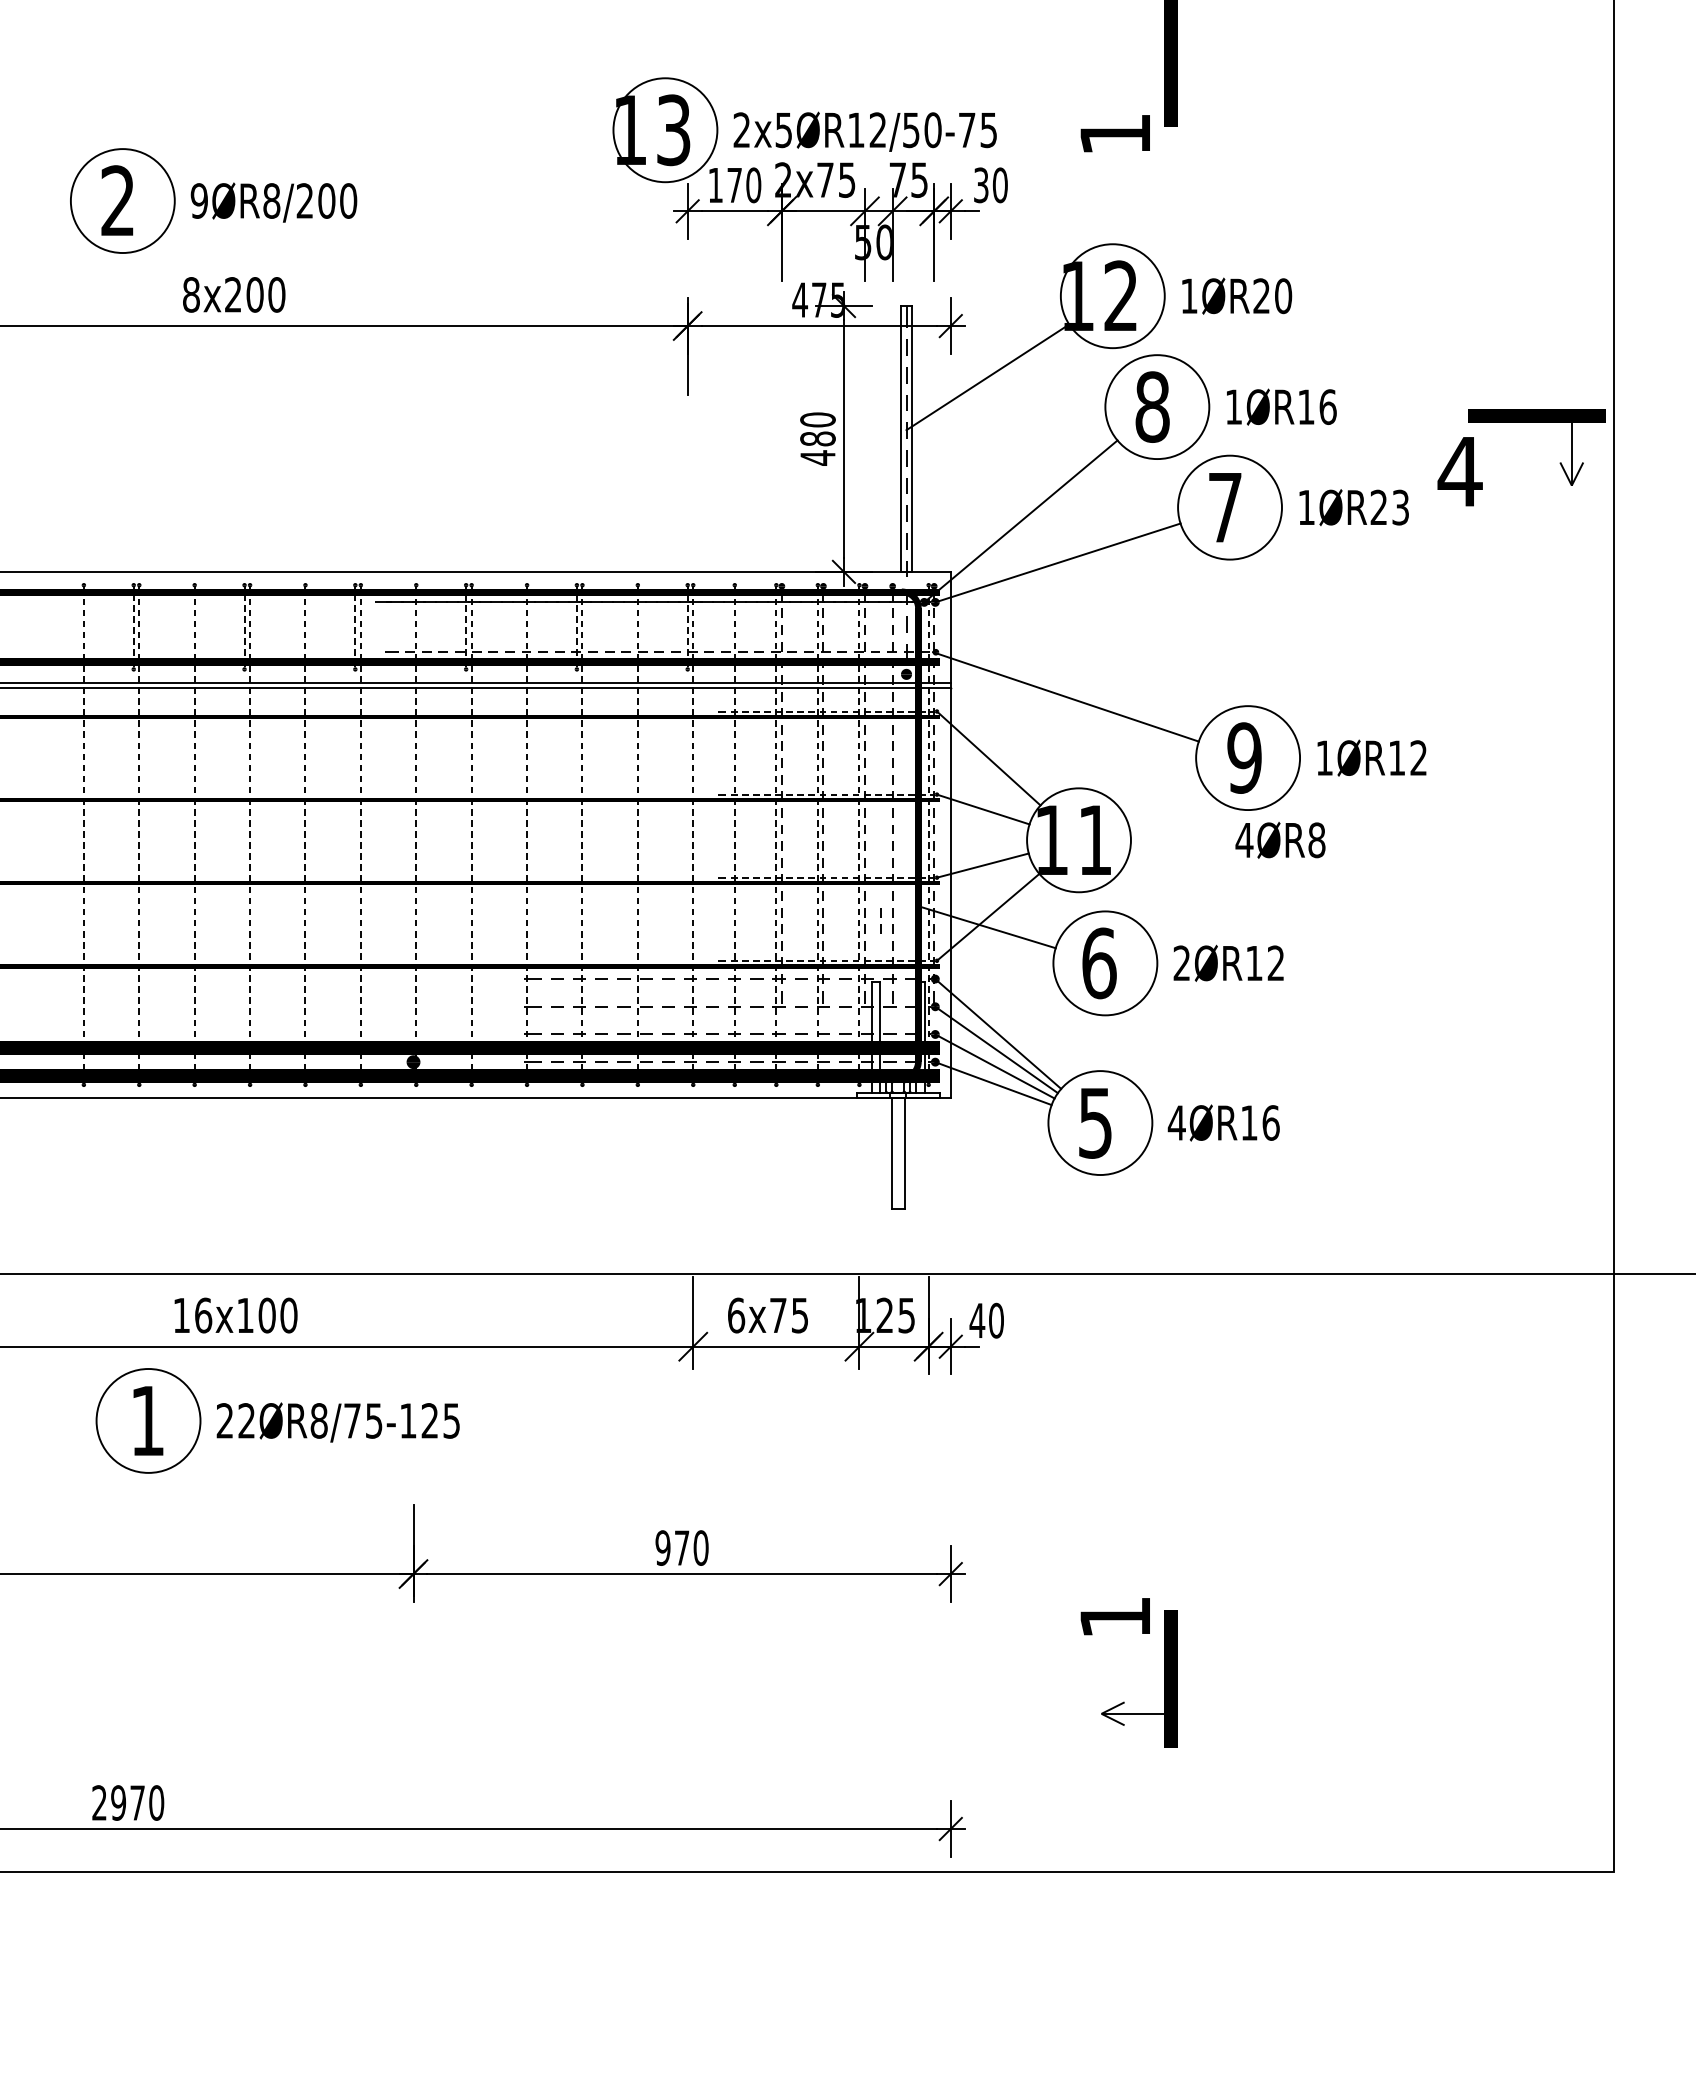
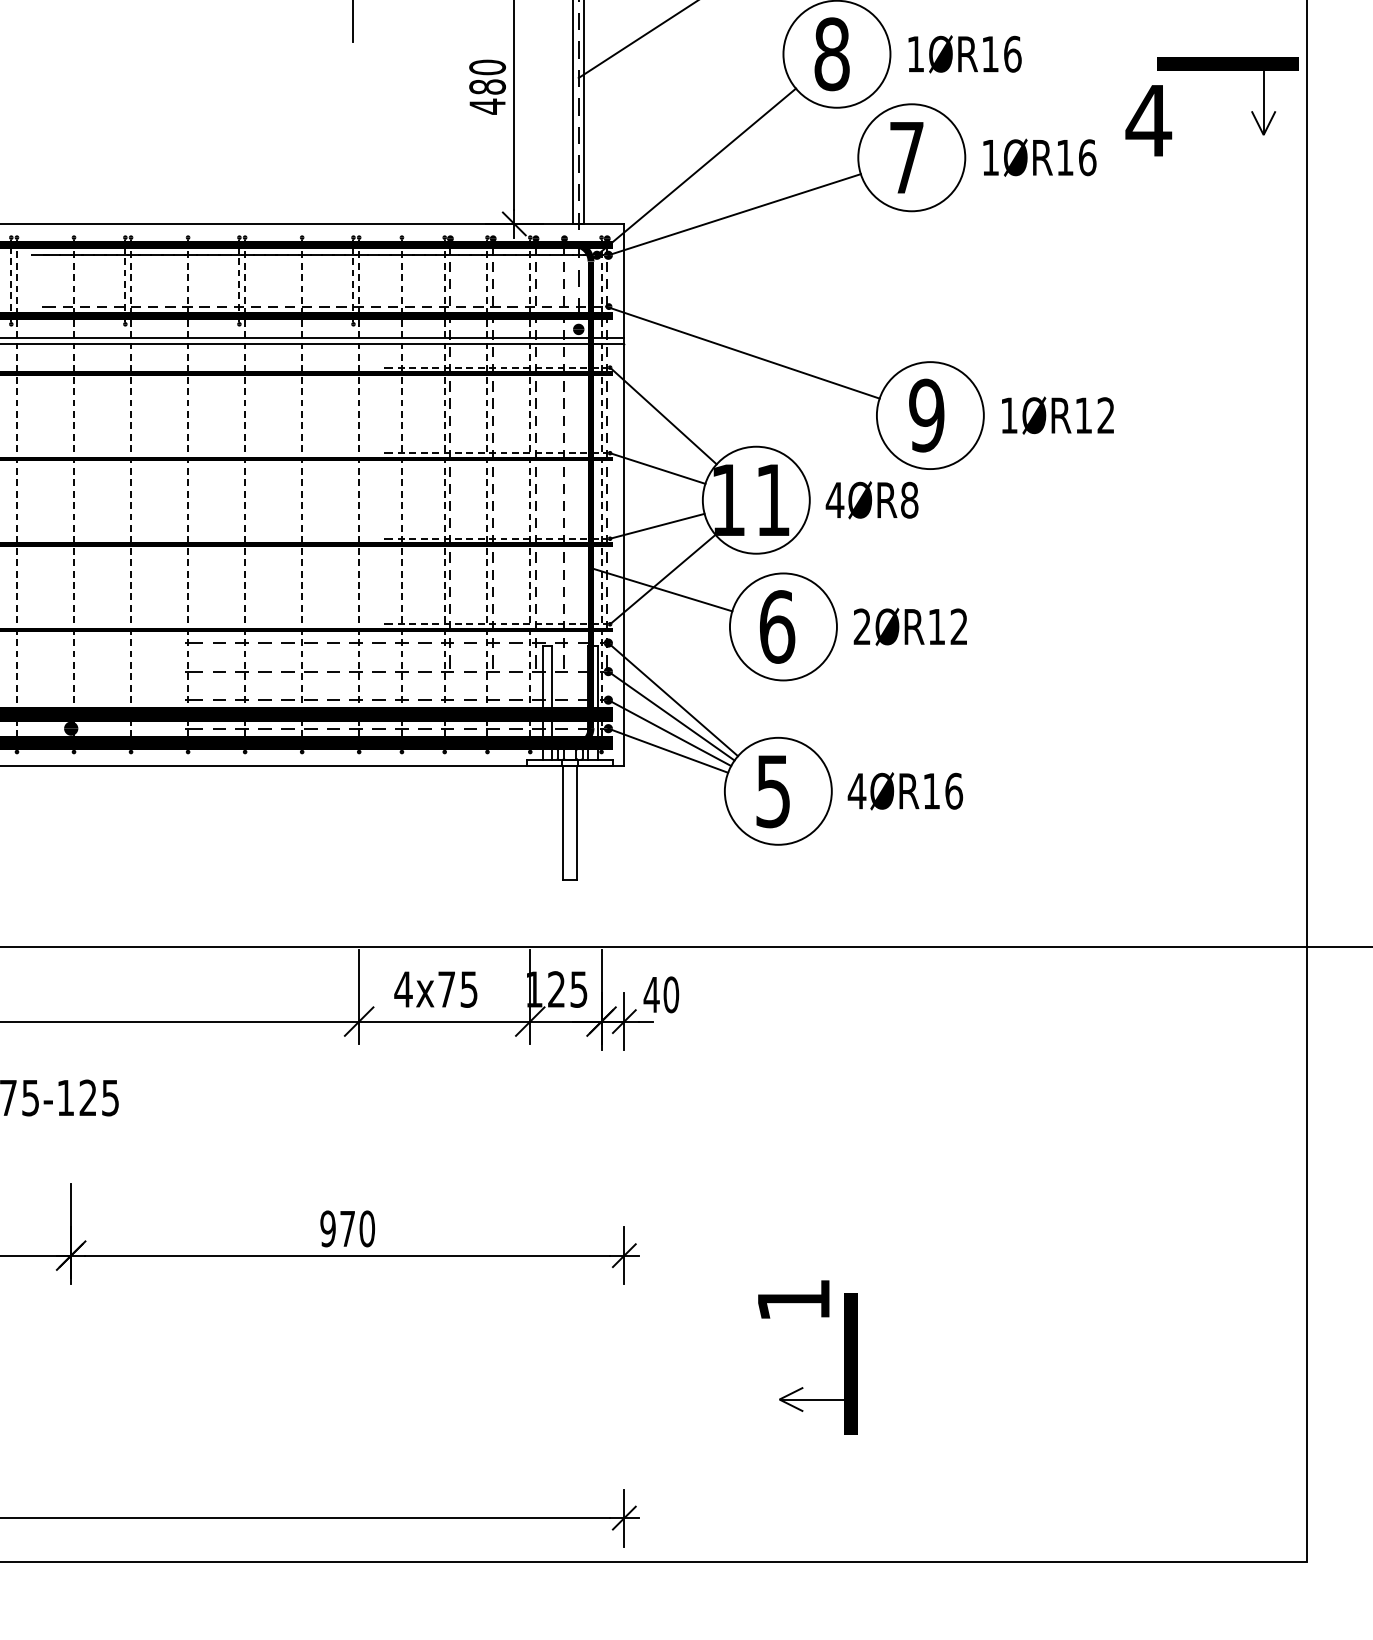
text: (1389, 507) -> (1075, 157), 1ØR23 -> 1ØR16
text: (1280, 840) -> (872, 500), moved
line: (880, 917) -> (551, 579), removed
text: (736, 1315) -> (403, 989), 6x75 -> 4x75

